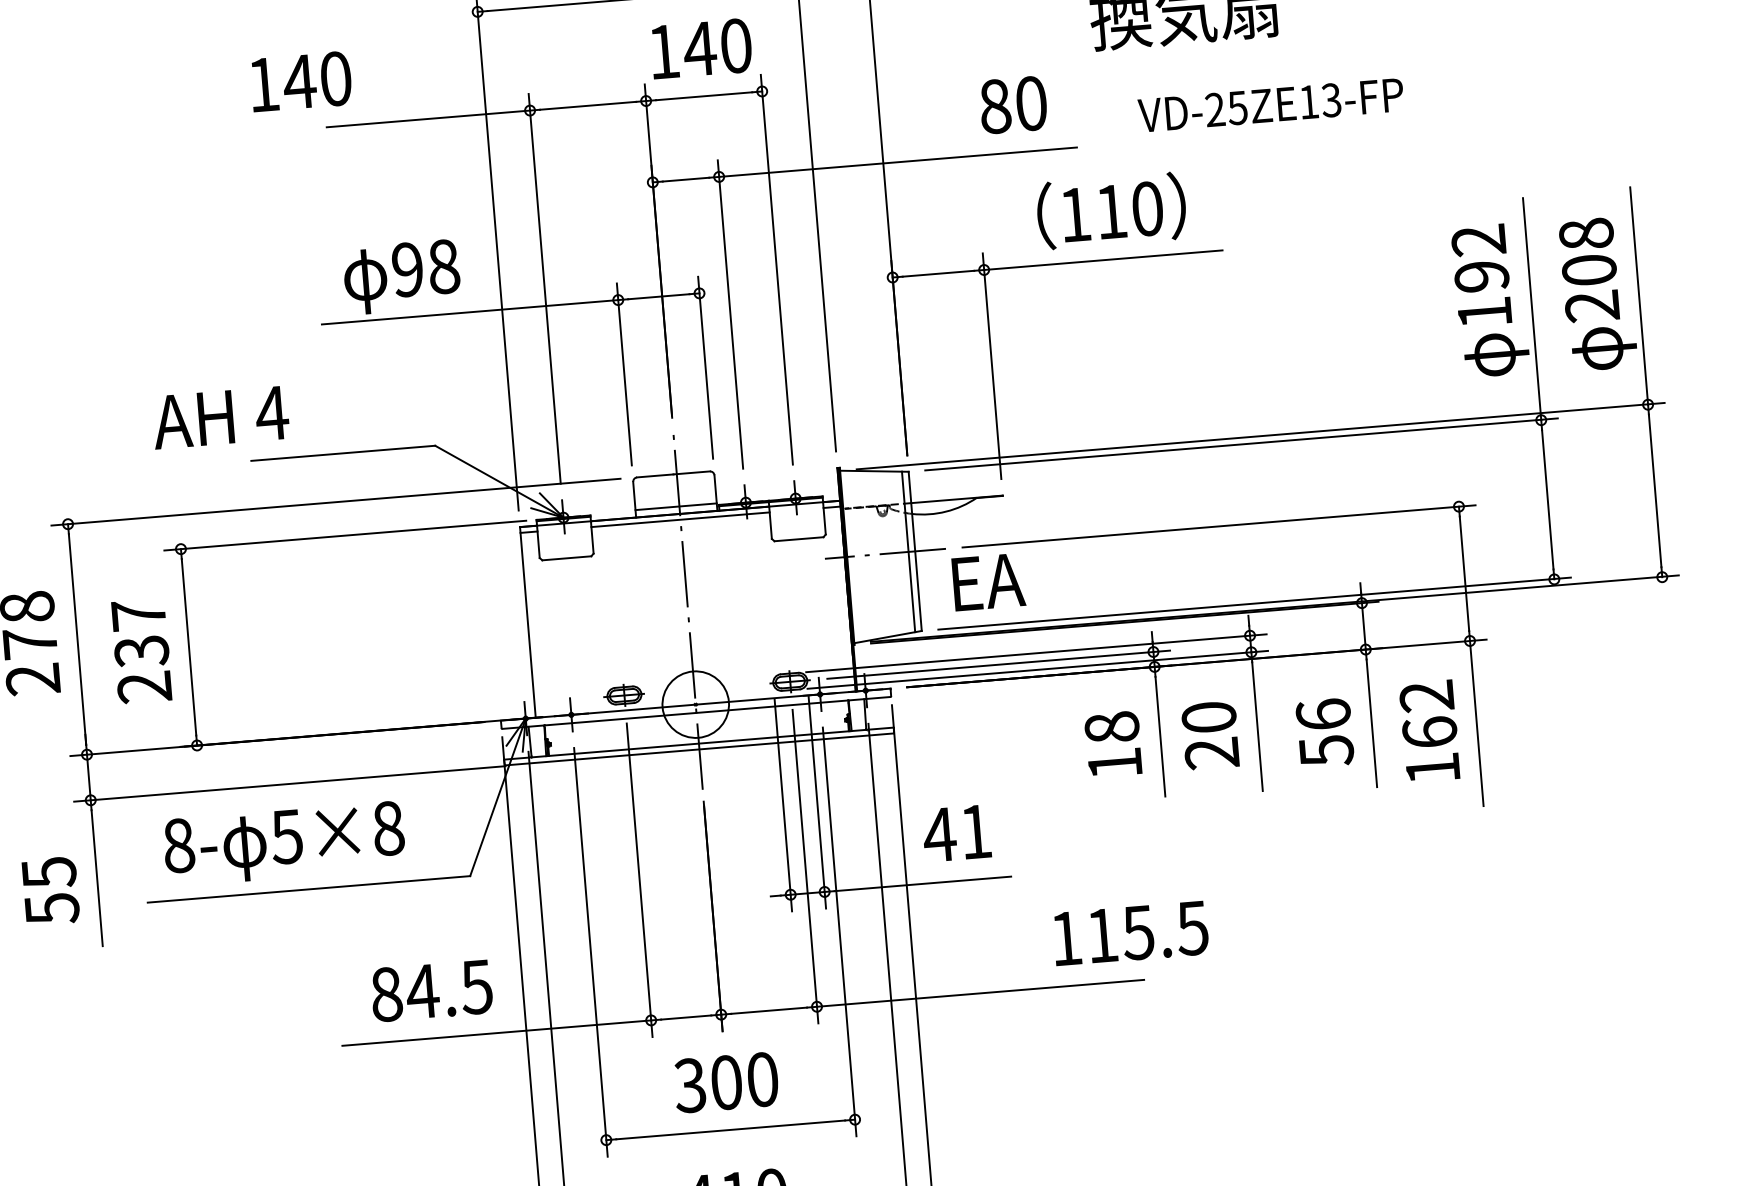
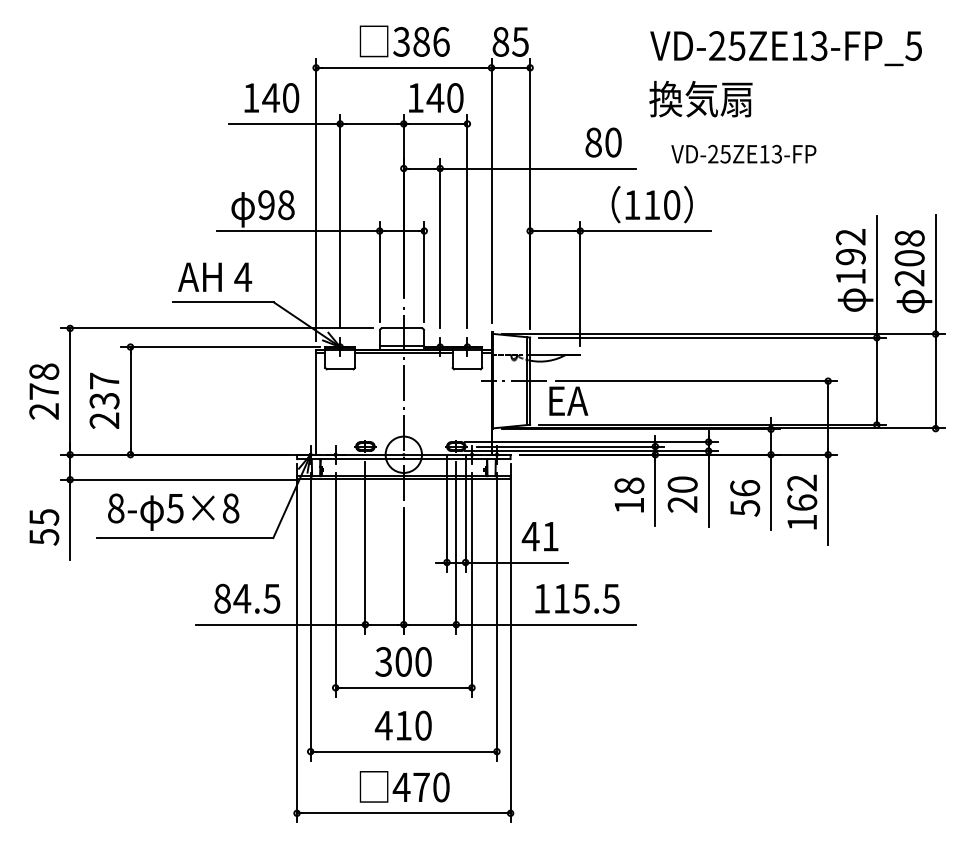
text: (300, 80) -> (271, 97), moved
text: (221, 416) -> (215, 276), moved
text: (1130, 932) -> (577, 598), moved

